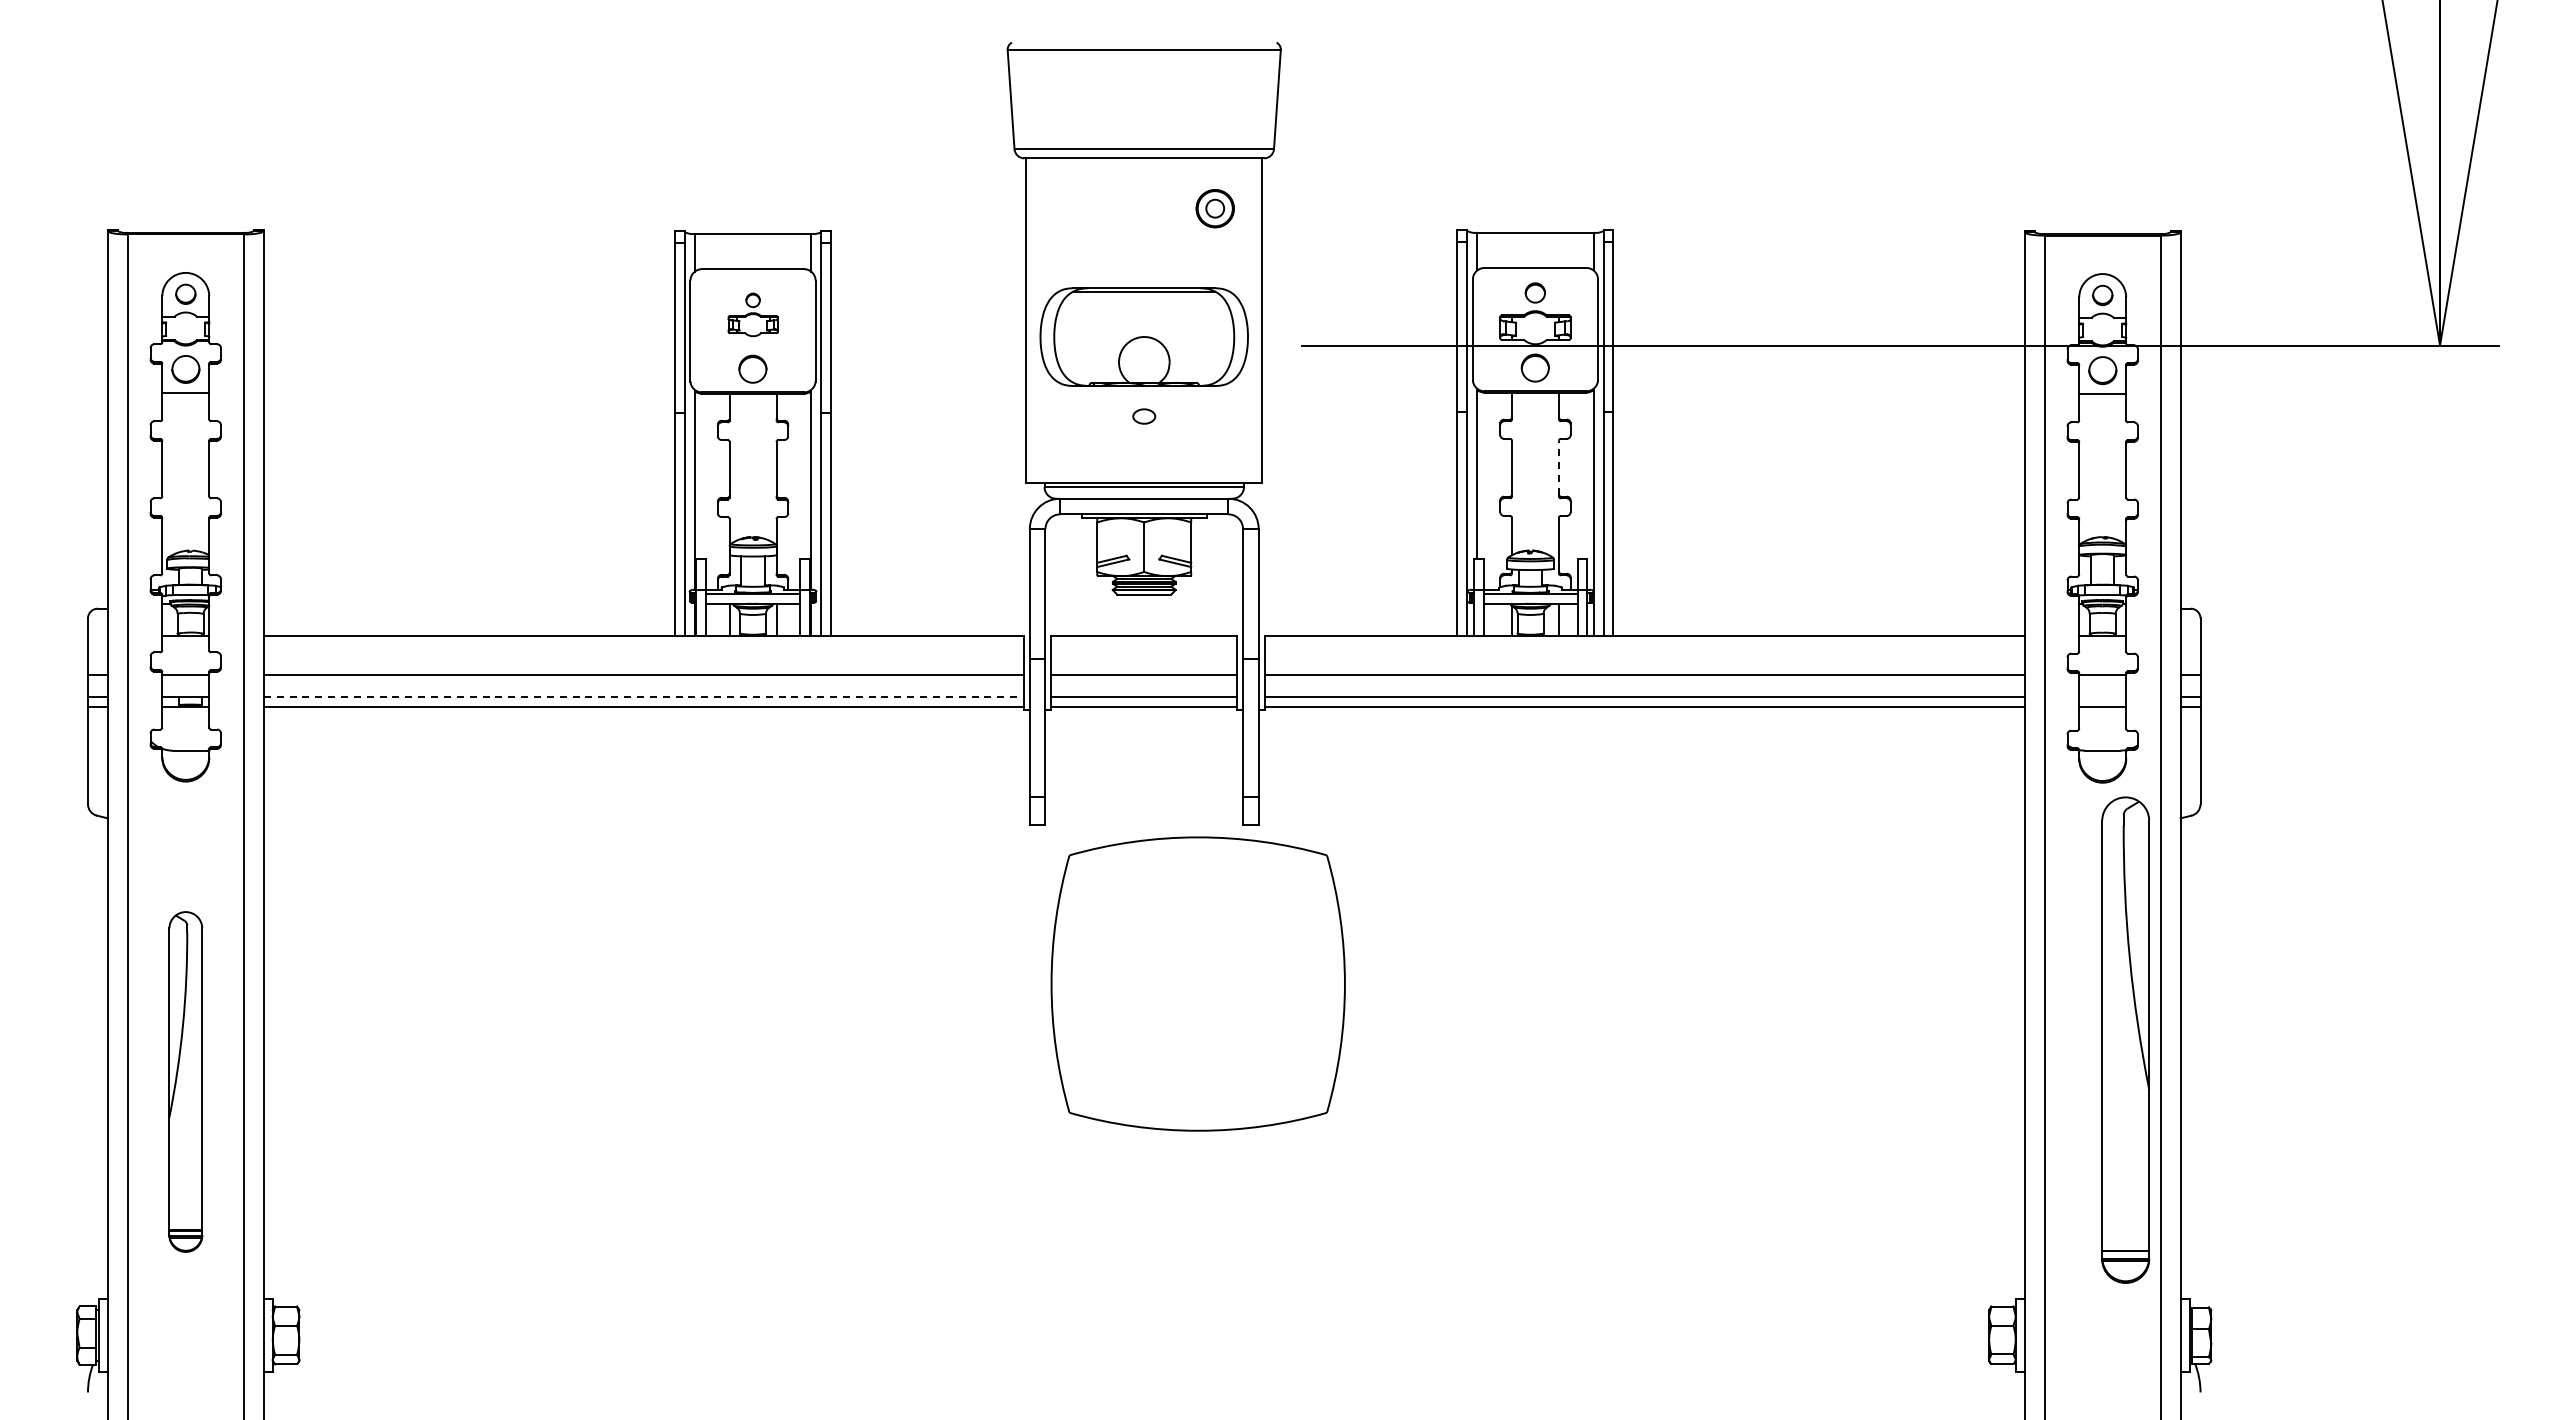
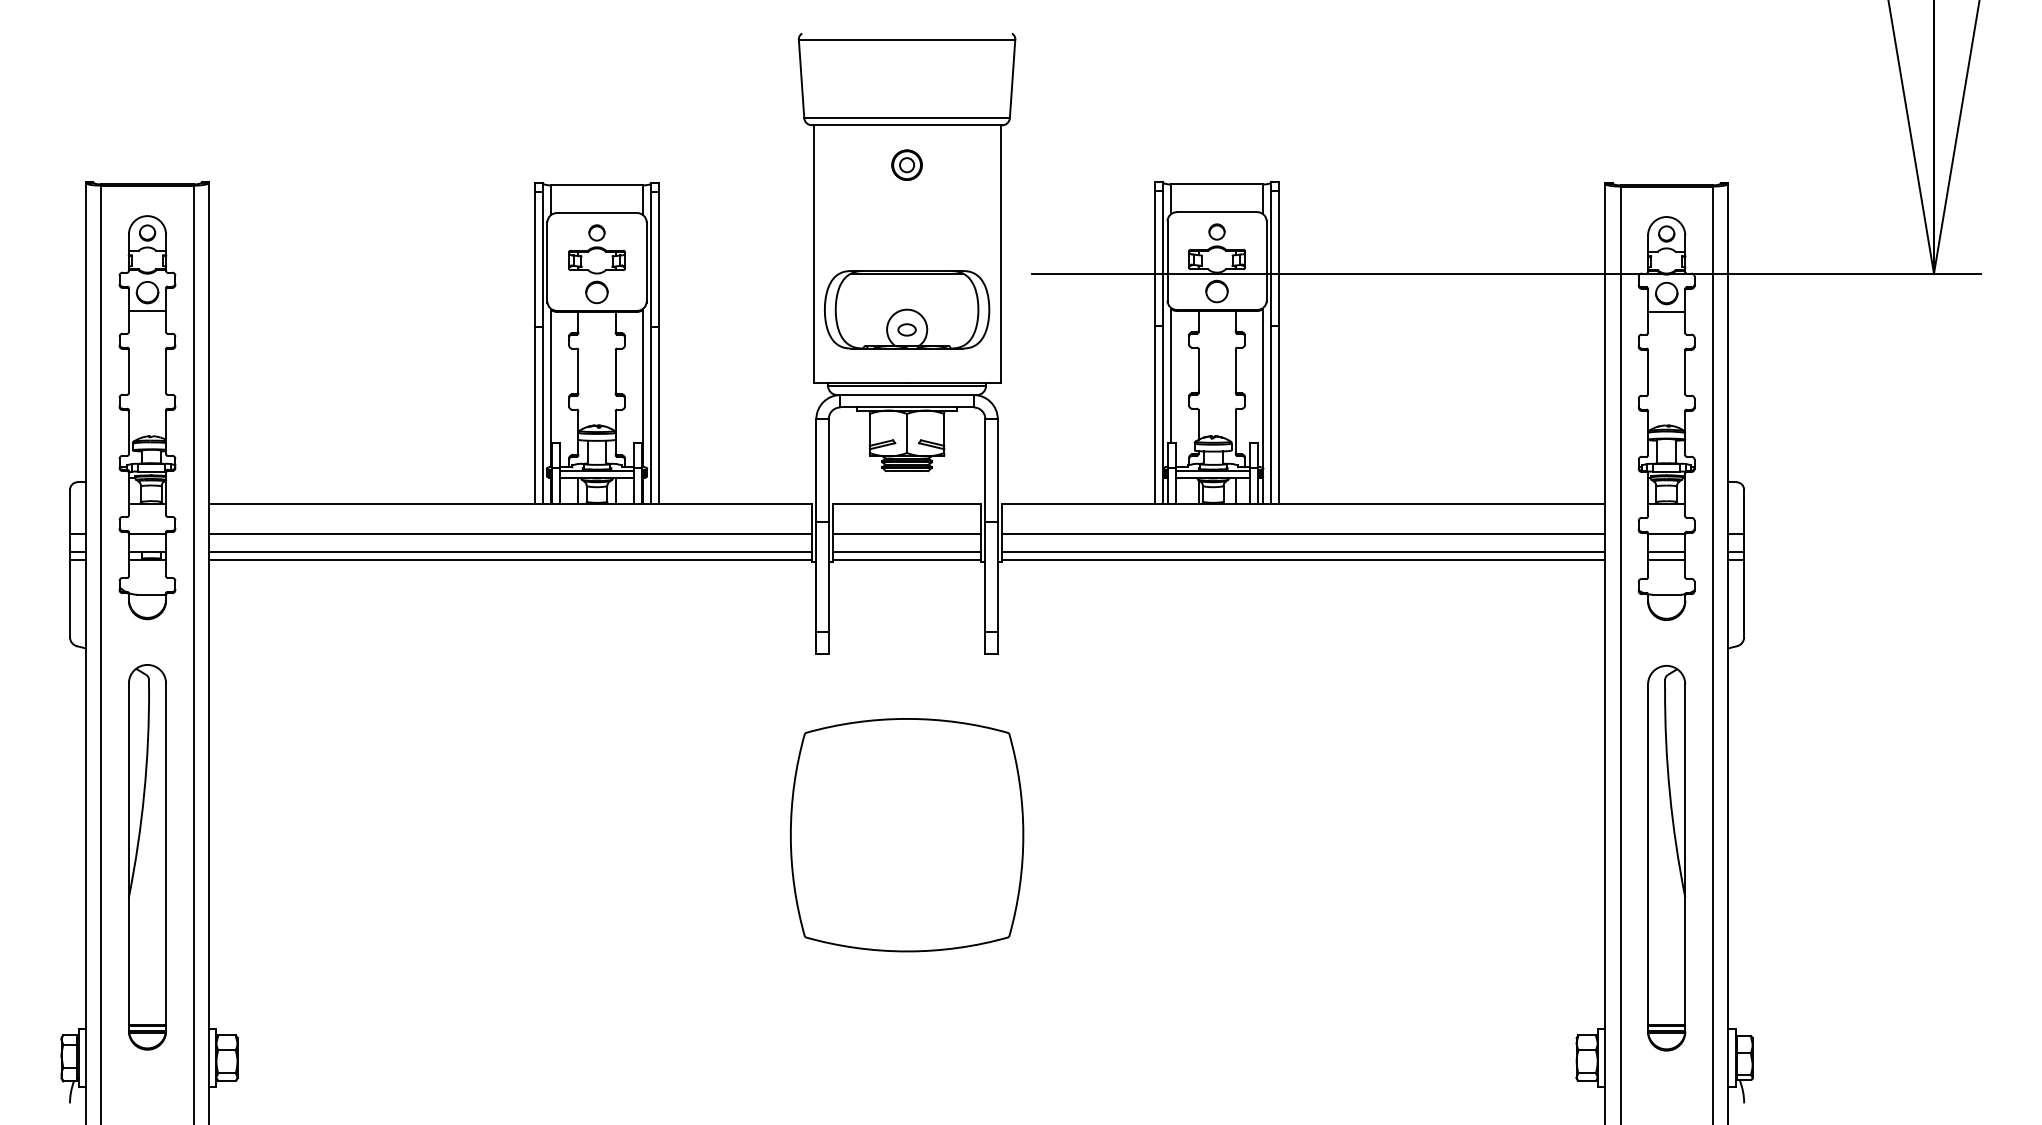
part: (1214, 208) -> (906, 165), moved
part: (753, 314) -> (597, 249), size x1.43
part: (1143, 336) -> (906, 309), moved
line: (1558, 467) -> (1235, 370), dashed -> solid
line: (644, 696) -> (511, 551), dashed -> solid
line: (2102, 696) -> (1666, 551), added
part: (1197, 983) -> (906, 834), moved
part: (2125, 1039) -> (1666, 857), moved
part: (185, 1081) -> (147, 856), size x1.43

